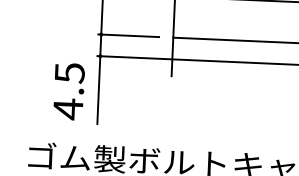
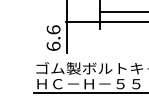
line: (128, 35) -> (79, 11), removed
text: (68, 91) -> (53, 38), 4.5 -> 6.6

